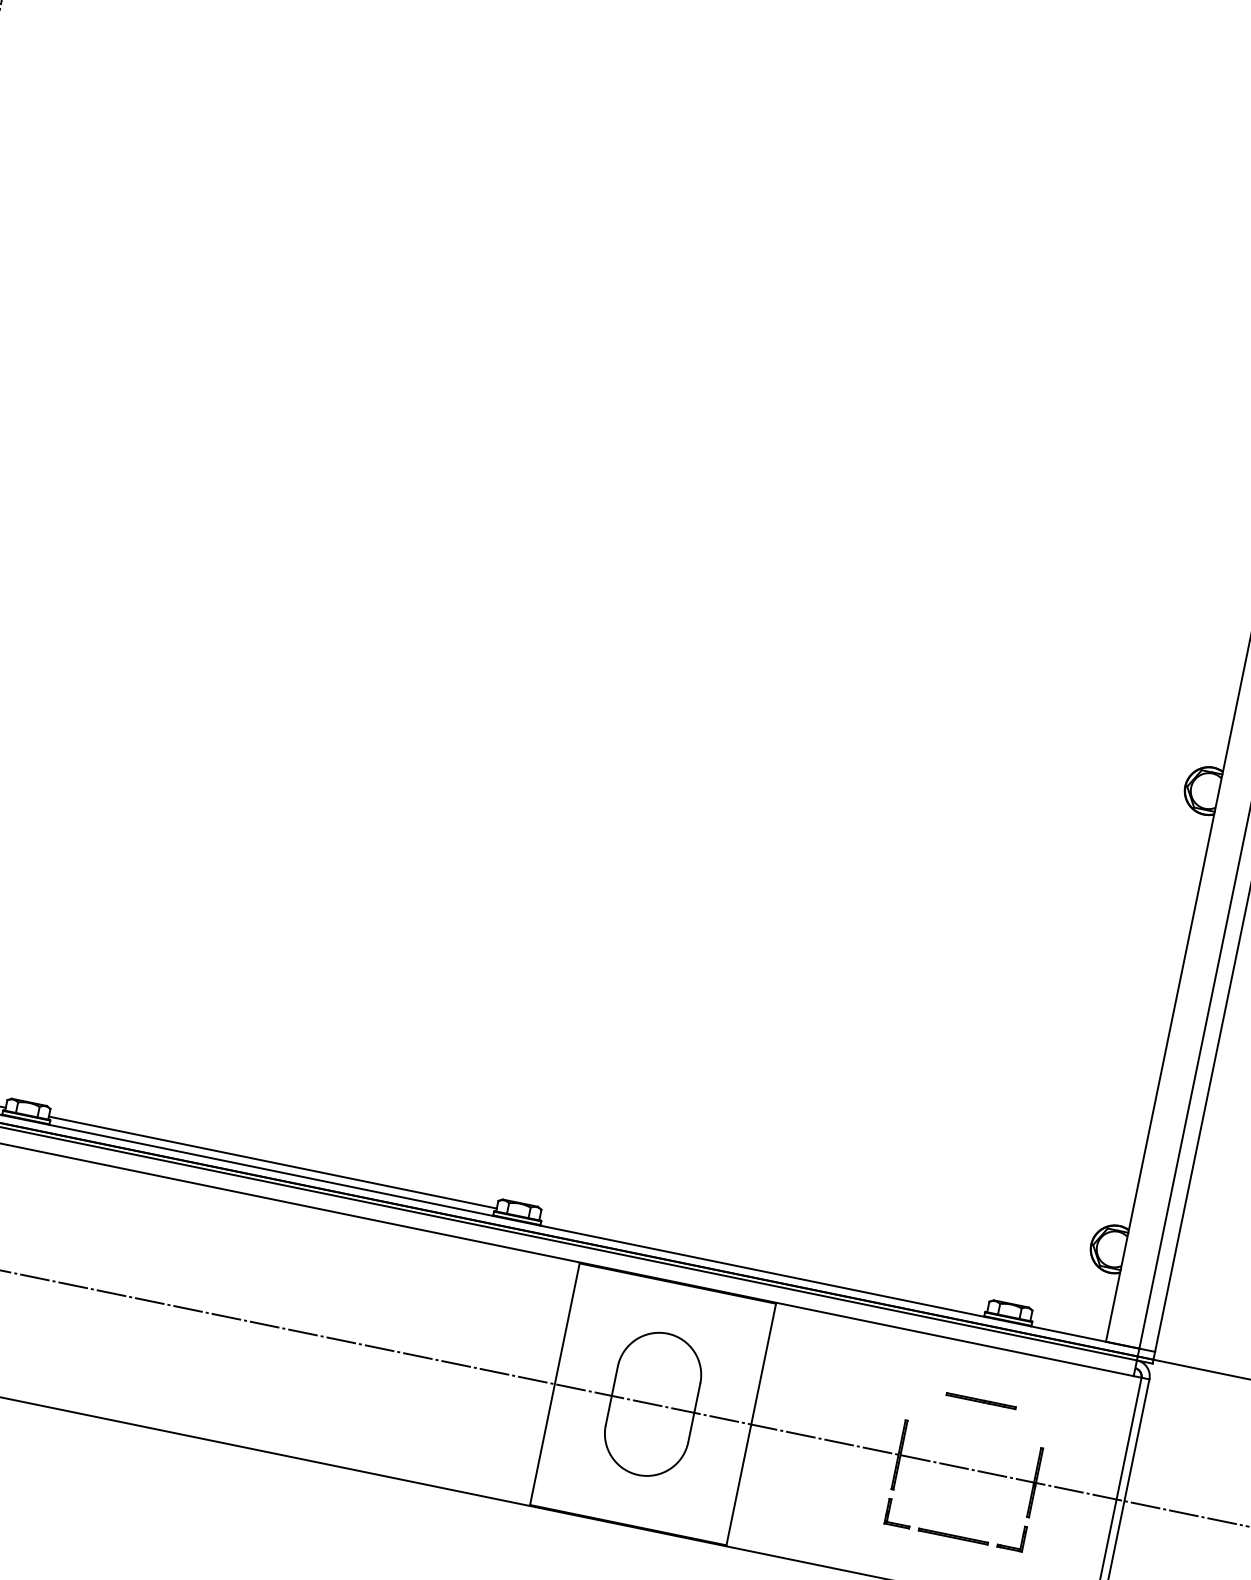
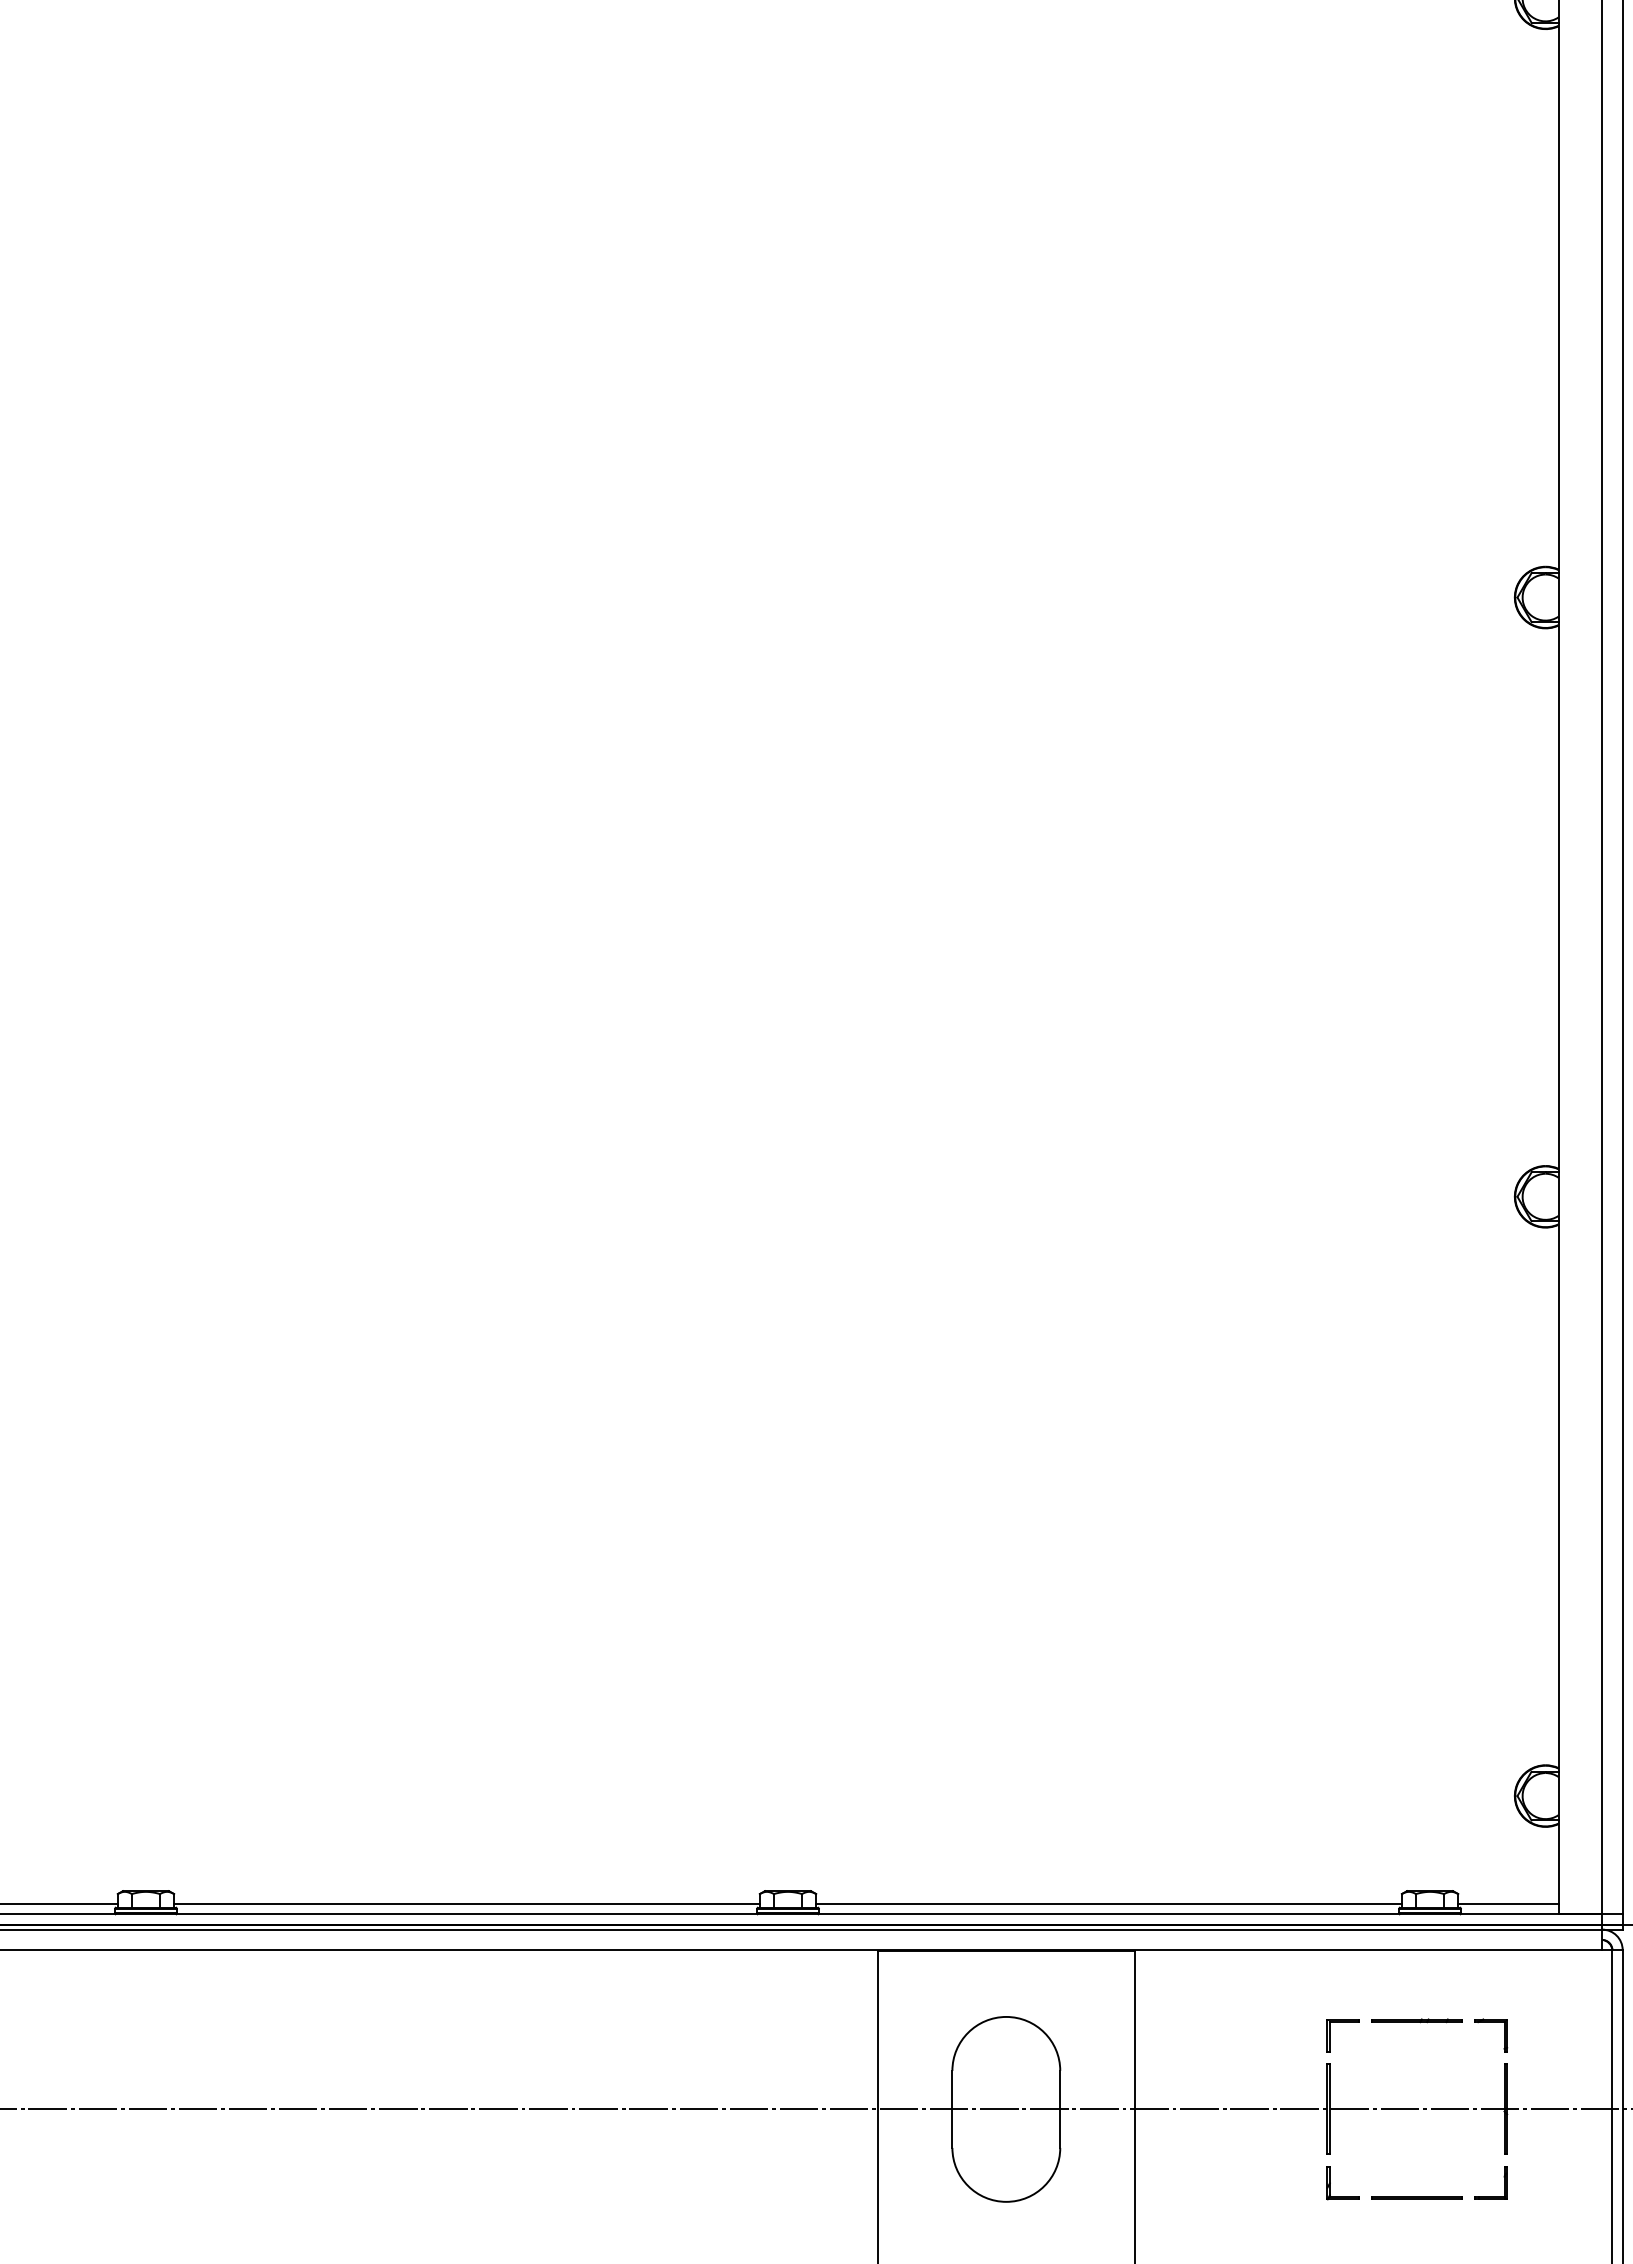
line: (763, 1262) -> (1108, 1903), added
line: (1069, 1325) -> (1508, 1903), added
part: (912, 1398) -> (1330, 2035), added
part: (1037, 1414) -> (1491, 2022), added

